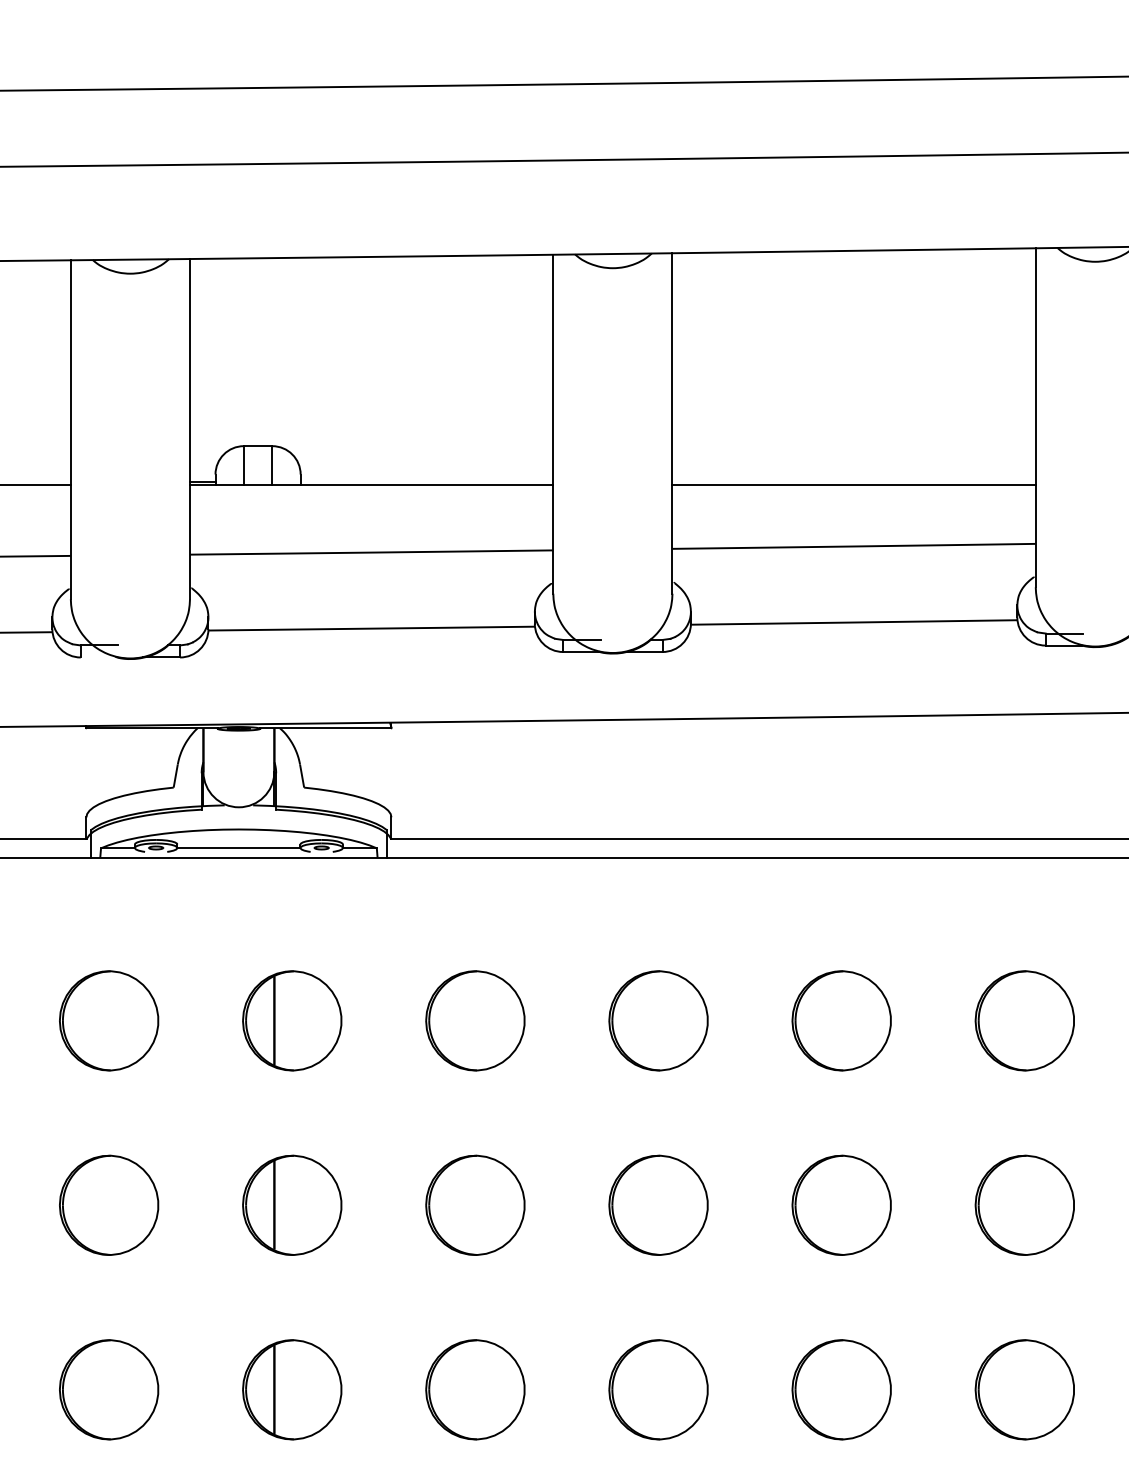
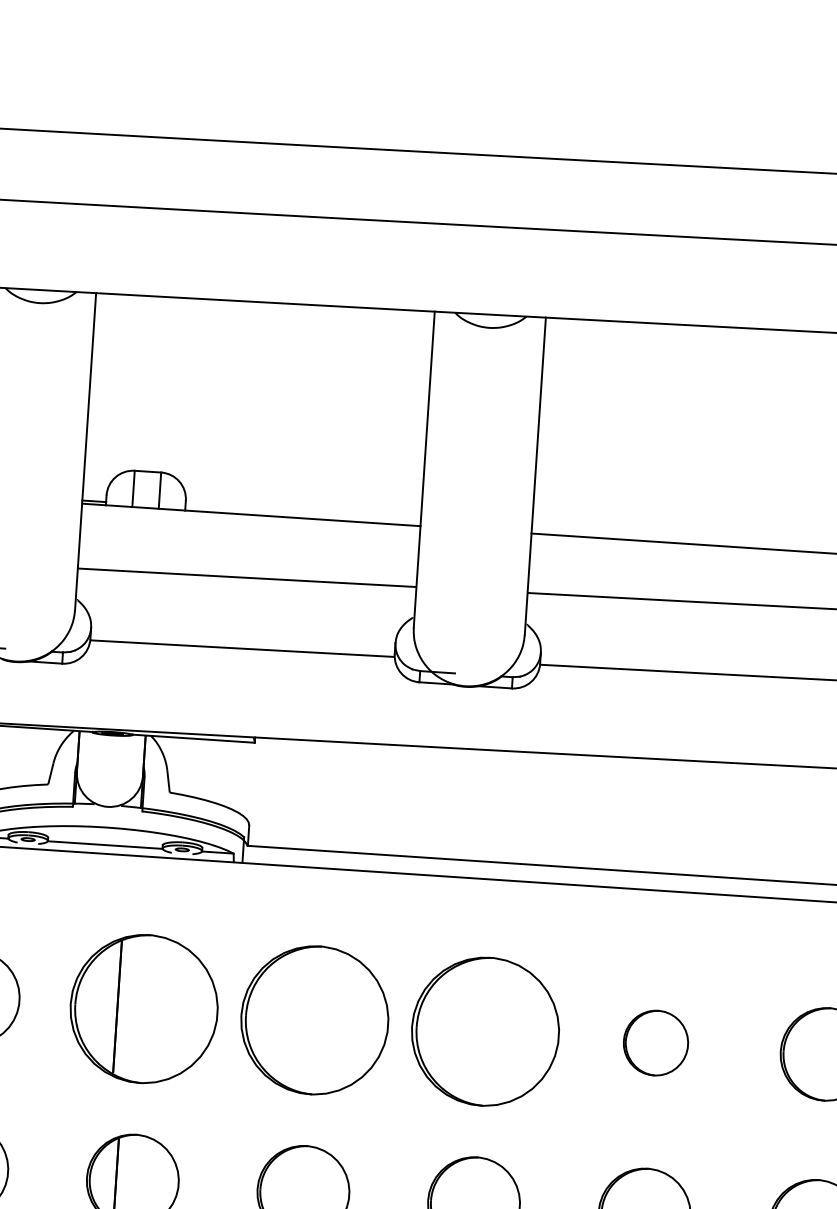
part: (292, 1020) -> (144, 1008), size x1.6
part: (475, 1020) -> (314, 1020), size x1.6
part: (658, 1020) -> (485, 1031), size x1.6
part: (841, 1020) -> (655, 1042), size x0.7

